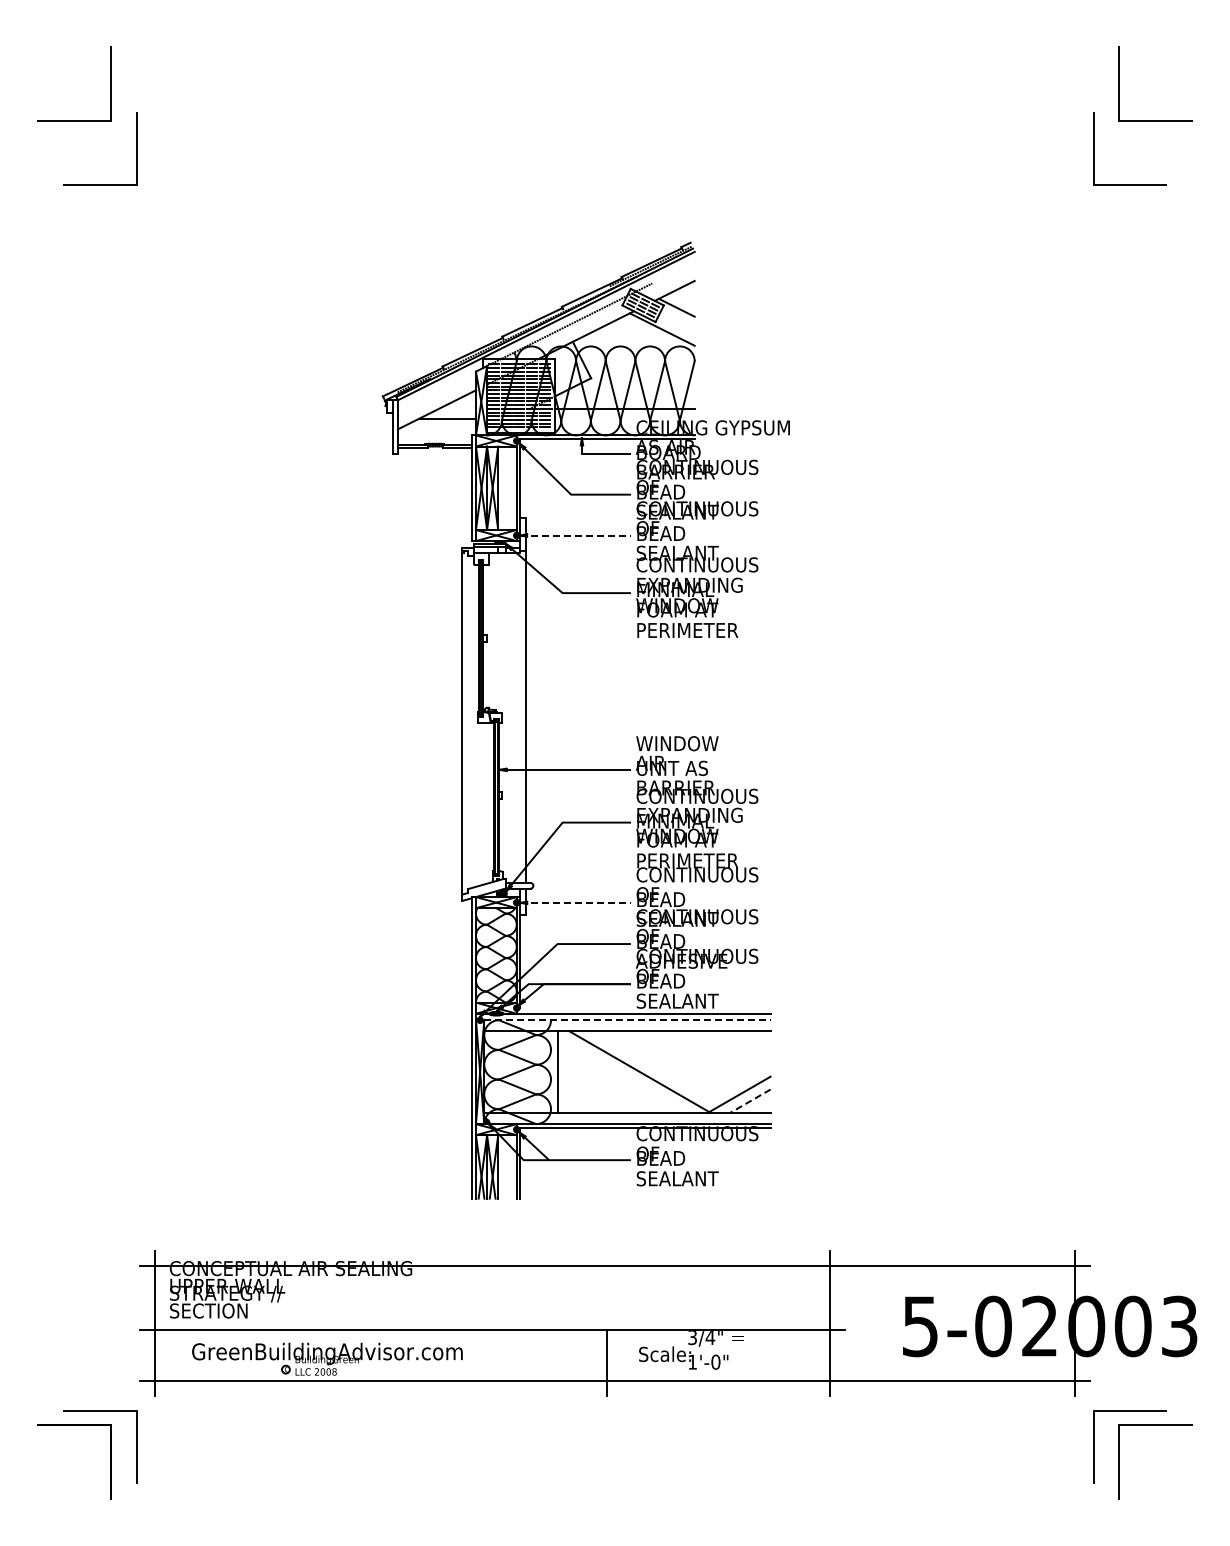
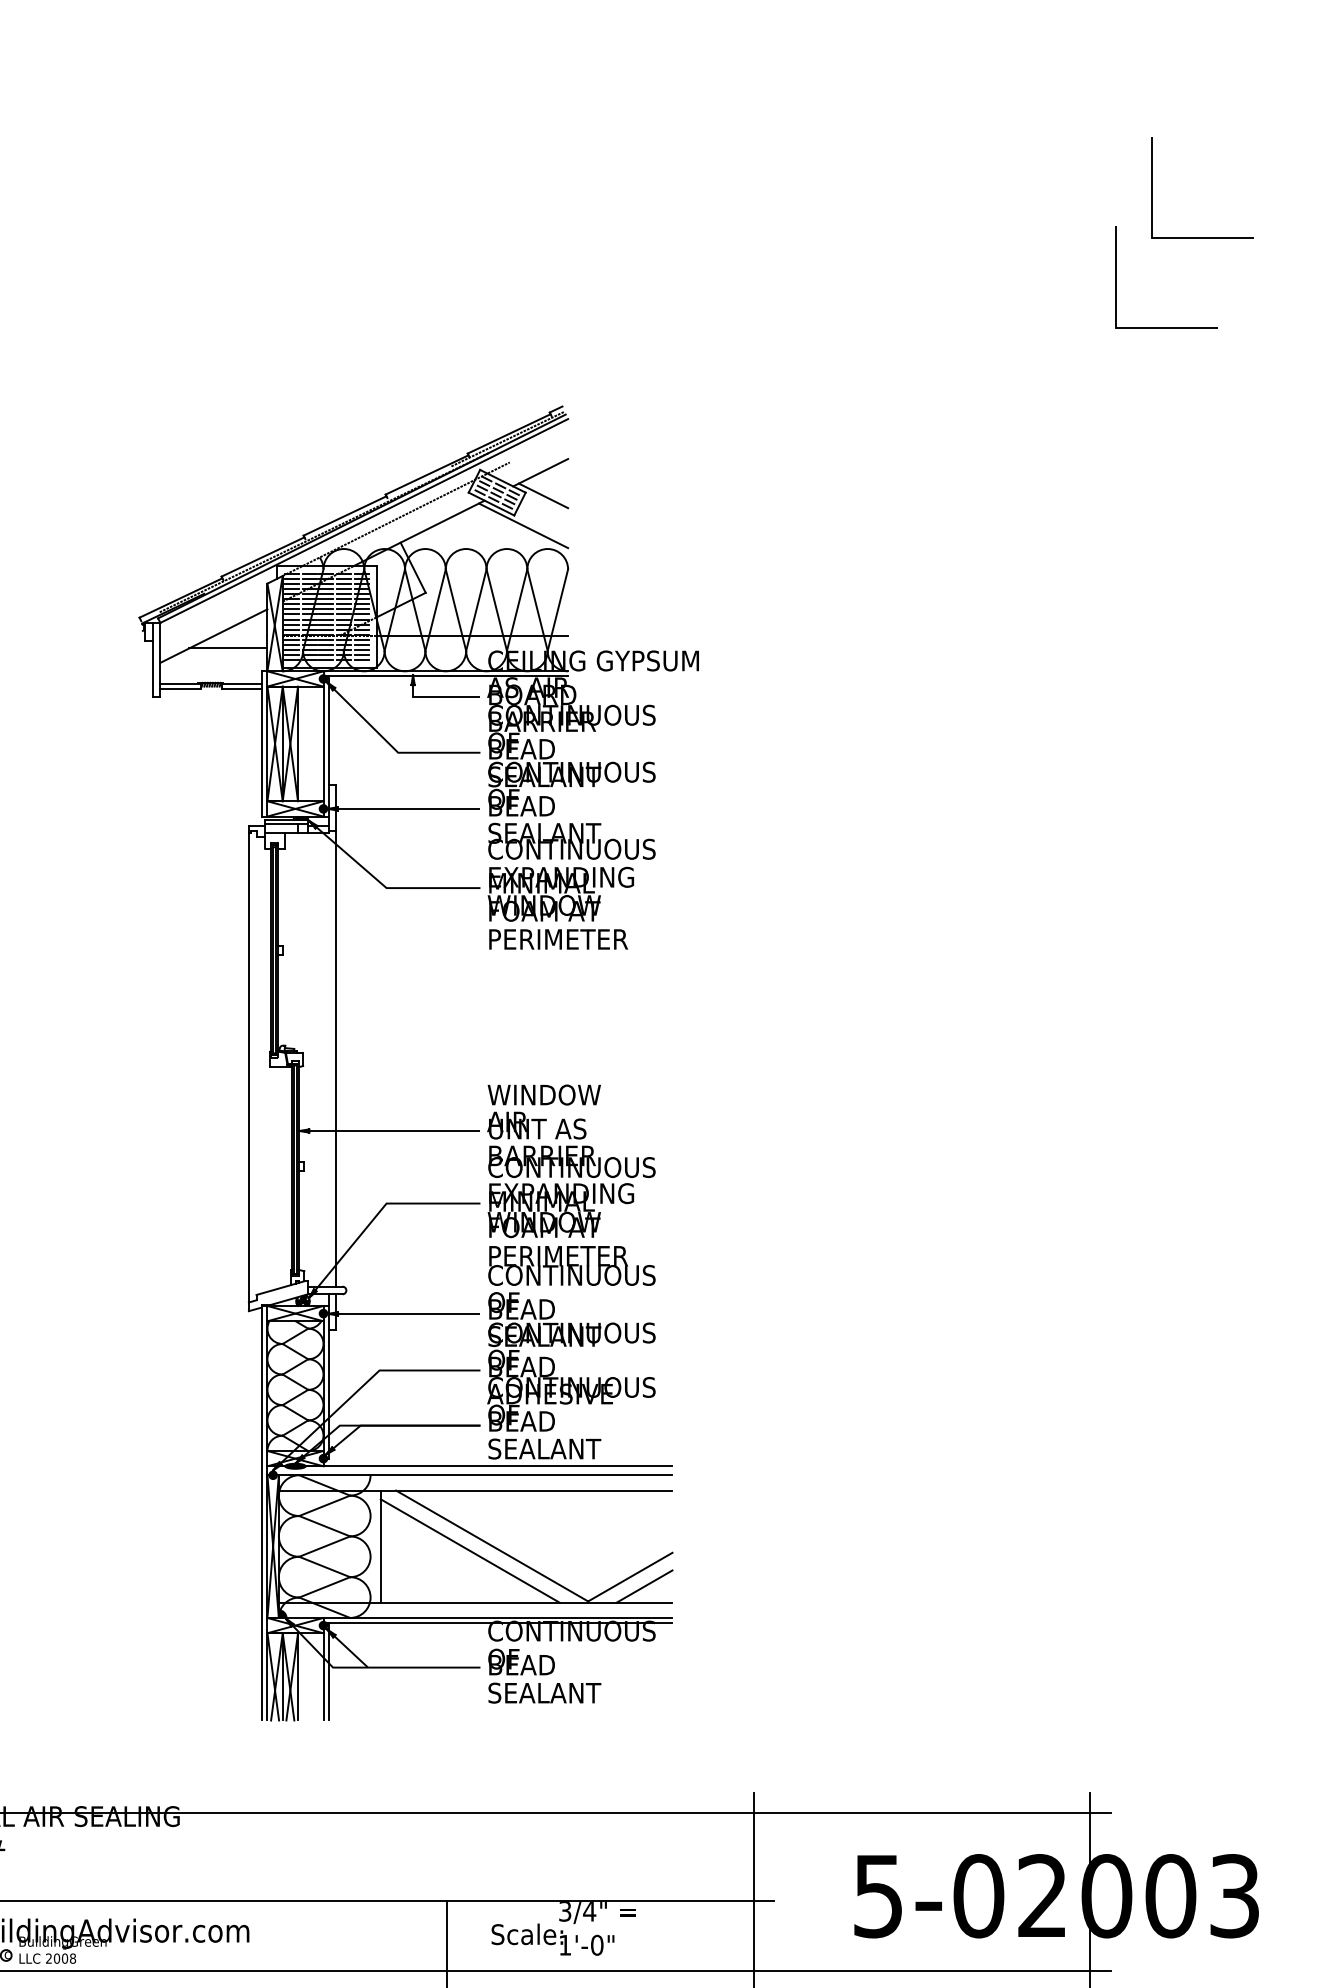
line: (575, 535) -> (404, 808), dashed -> solid
line: (575, 902) -> (404, 1313), dashed -> solid
line: (627, 1020) -> (475, 1475), dashed -> solid
line: (623, 1074) -> (470, 1549), added
line: (749, 1101) -> (643, 1586), dashed -> solid

